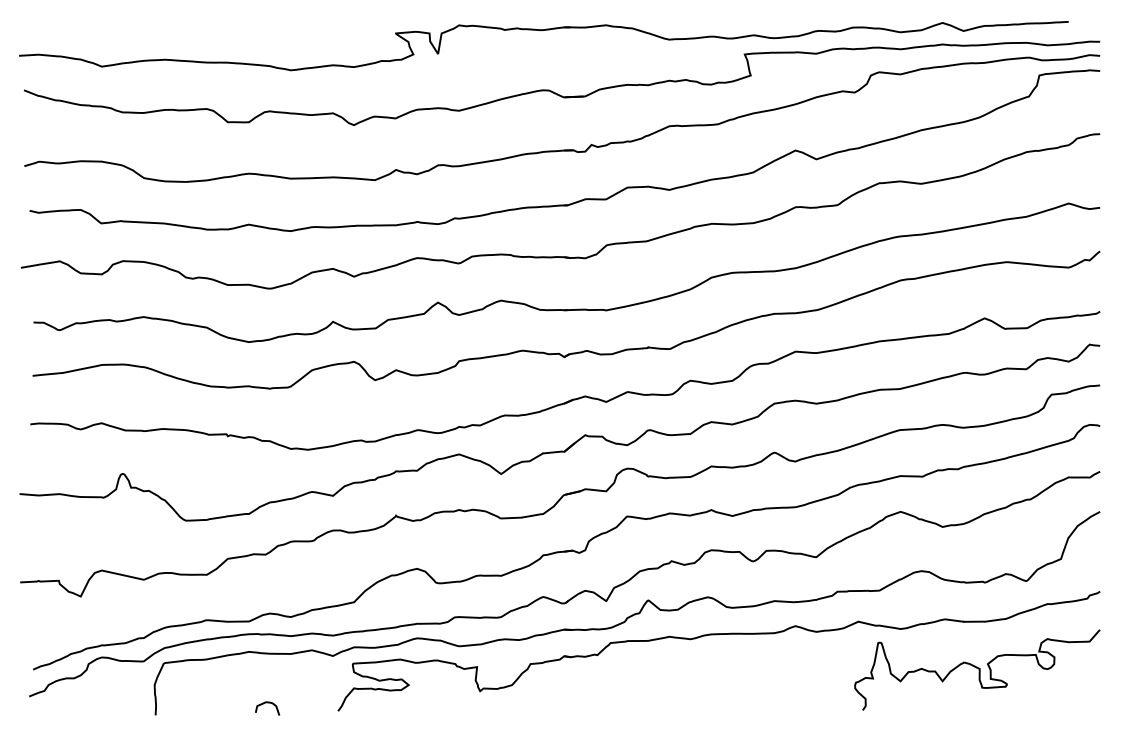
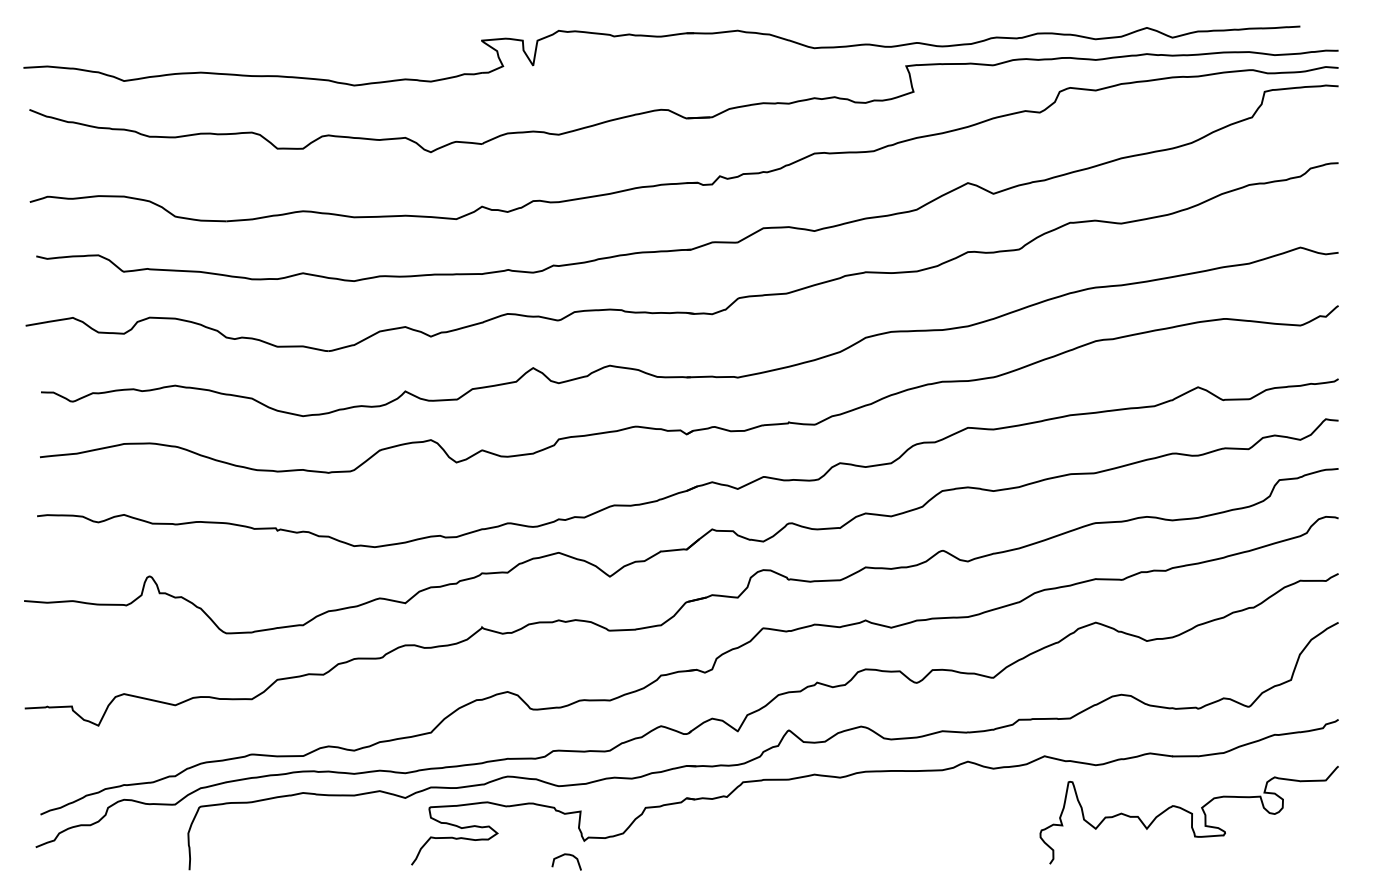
curve: (267, 703) -> (566, 855), moved

